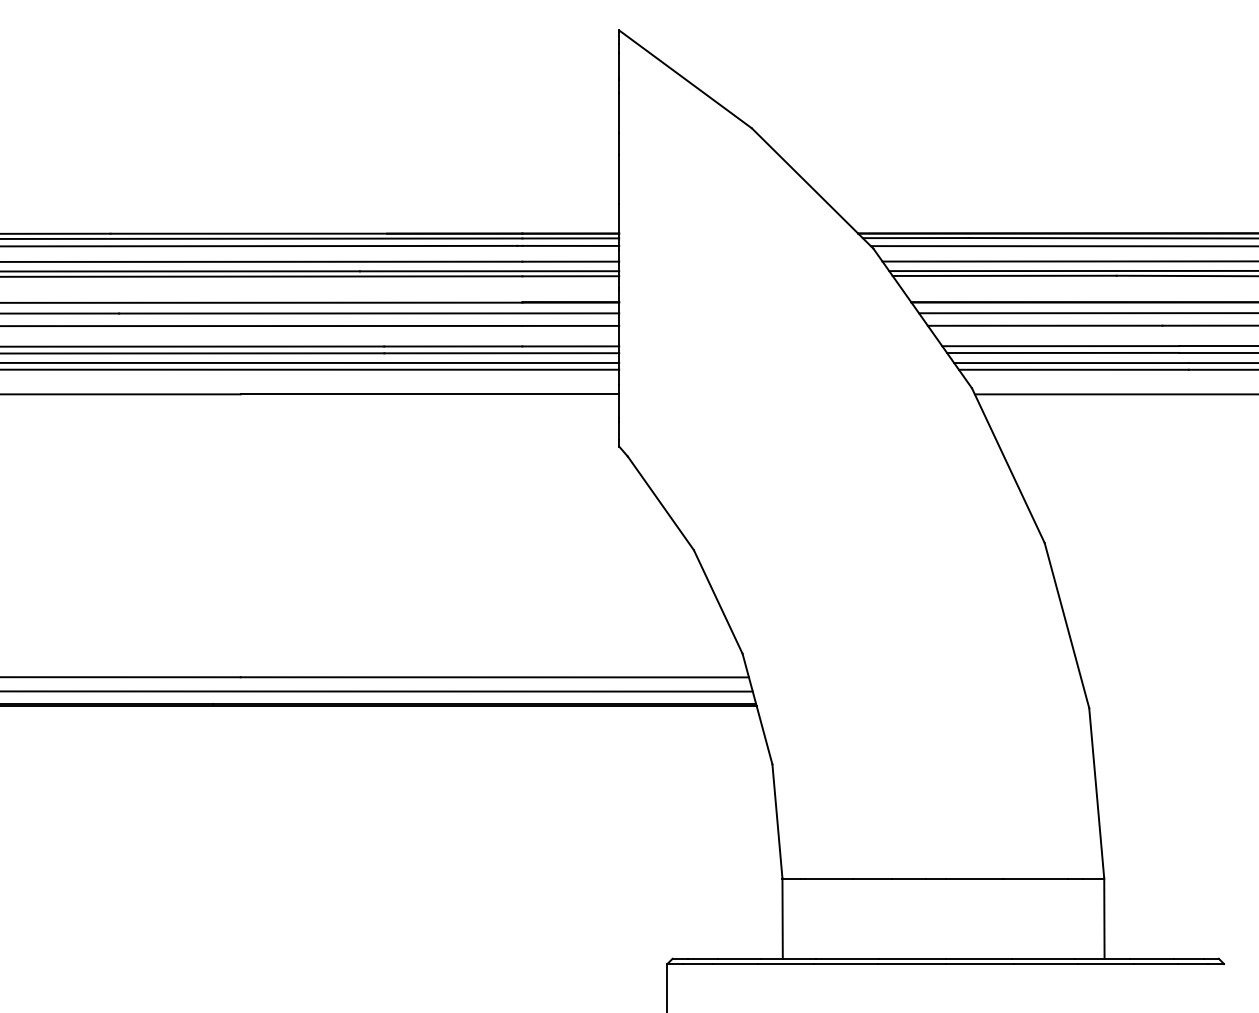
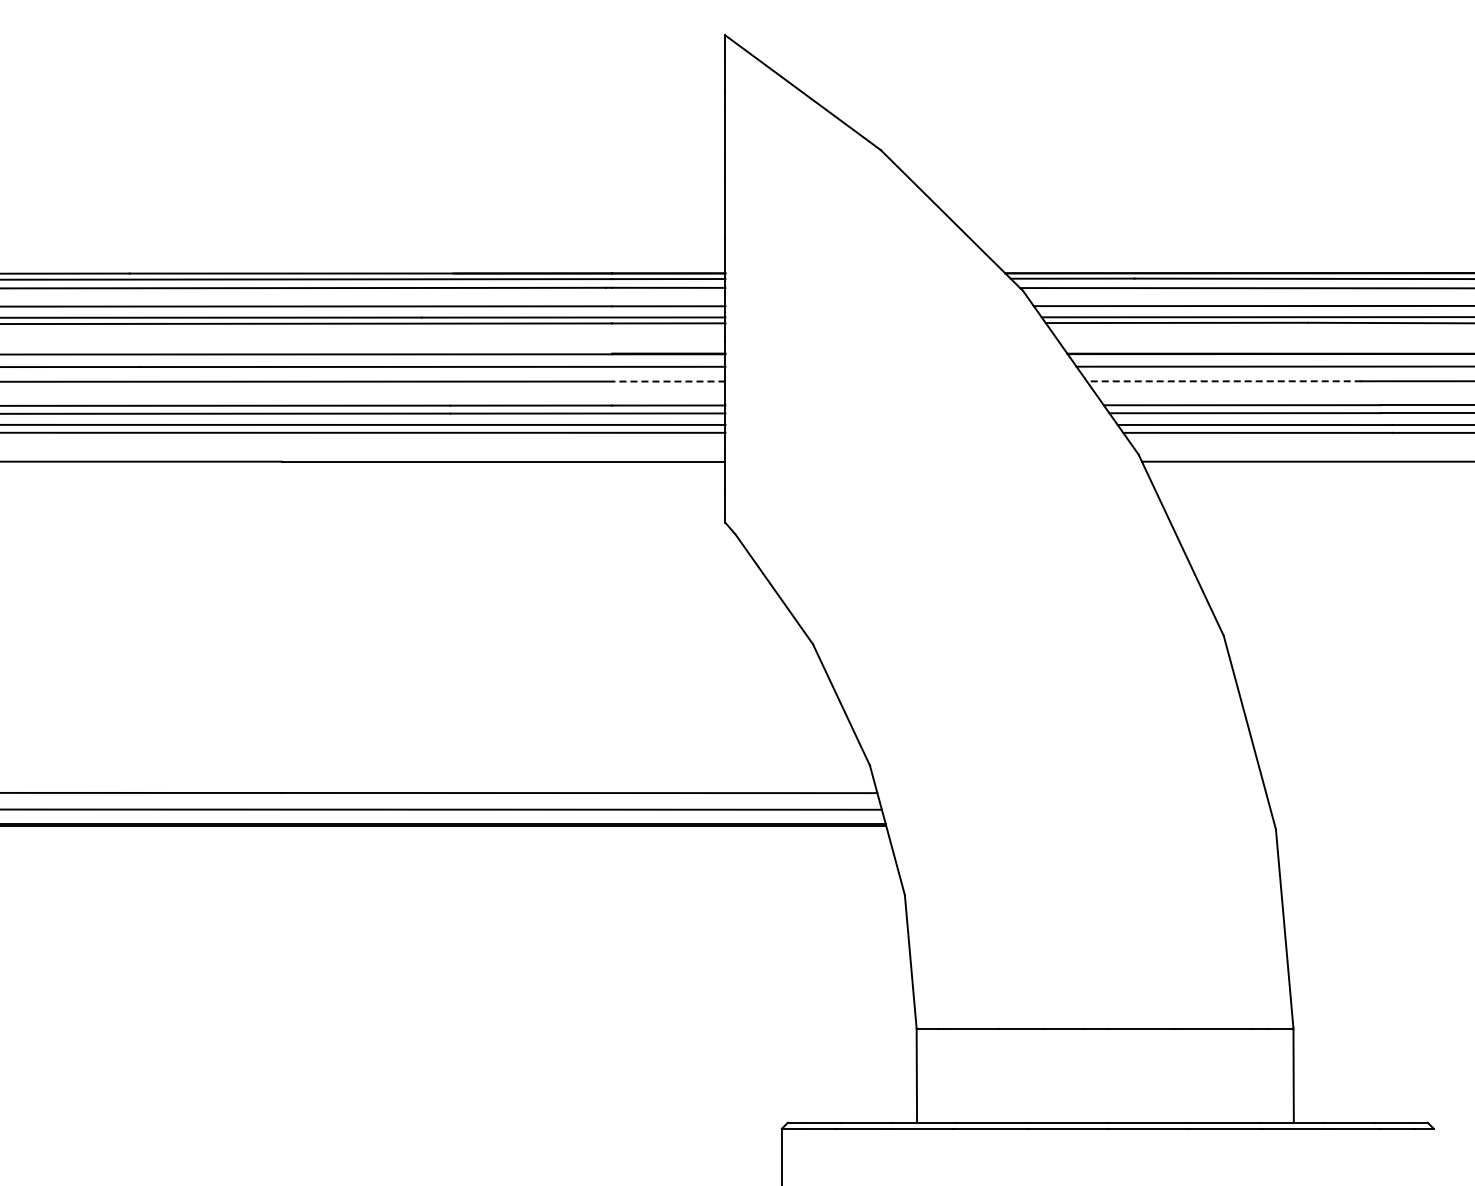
line: (570, 325) -> (668, 381), solid -> dashed
line: (1044, 325) -> (1223, 381), solid -> dashed

